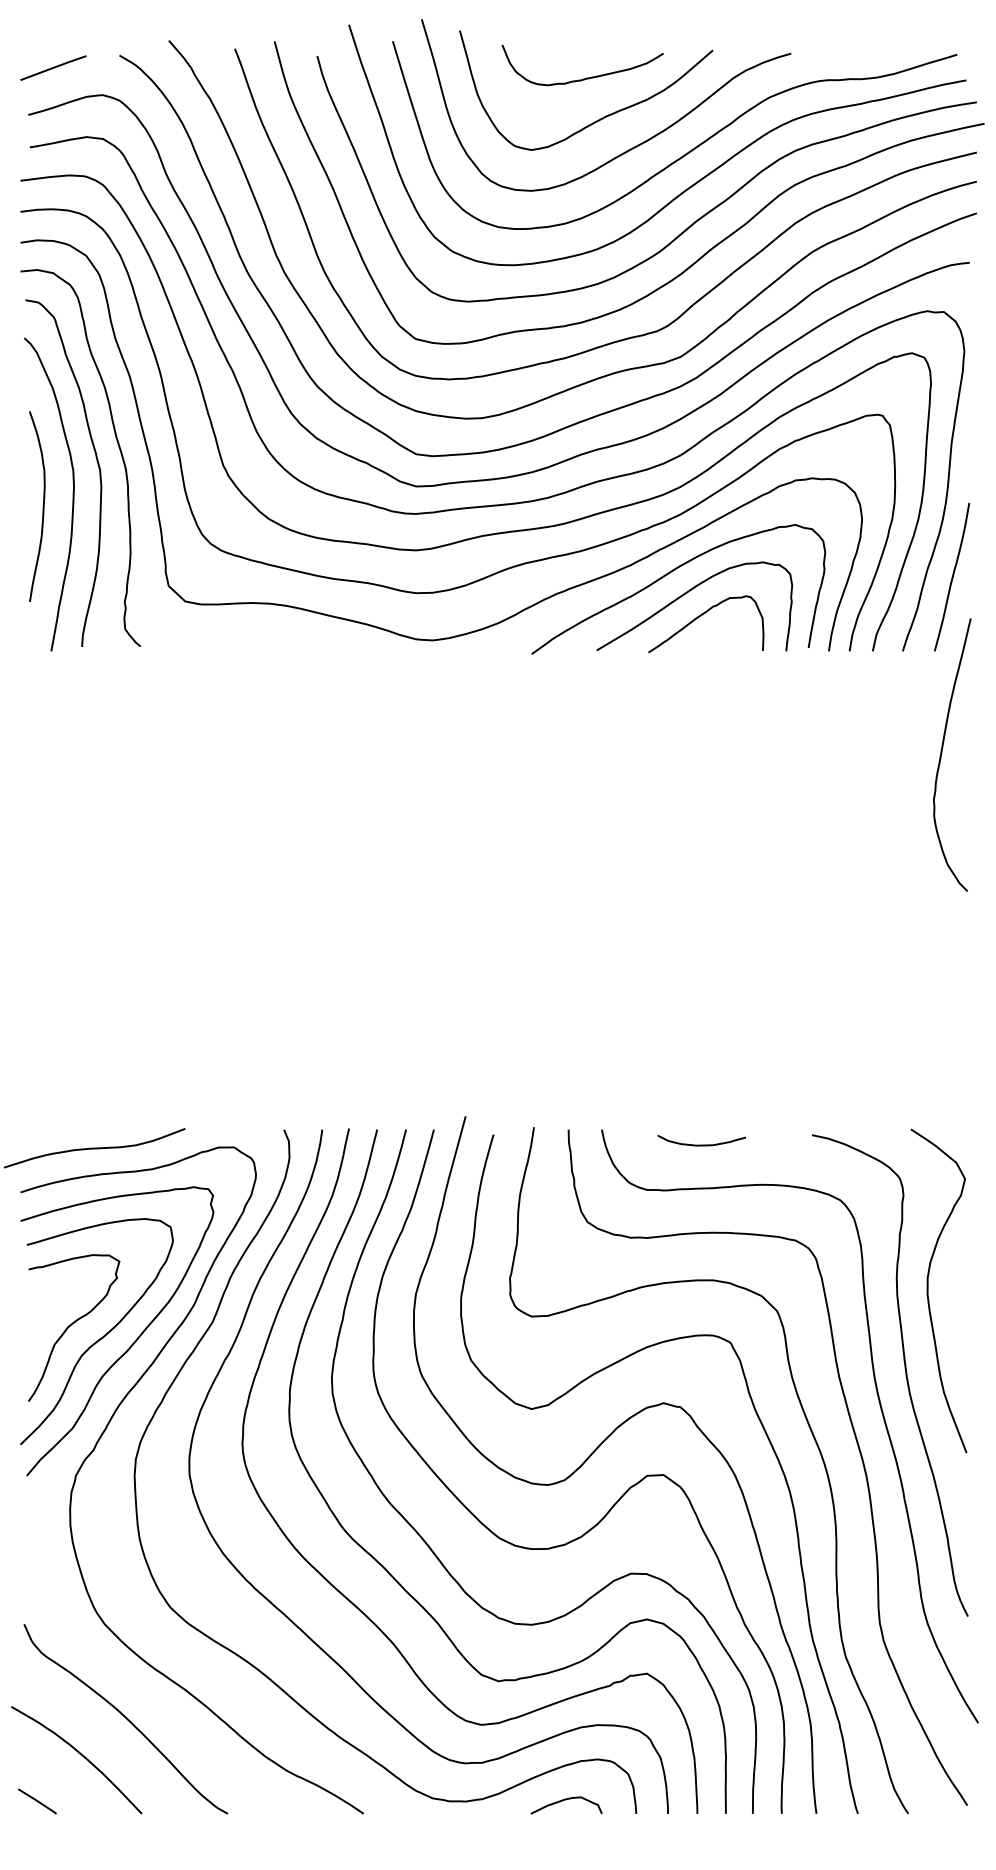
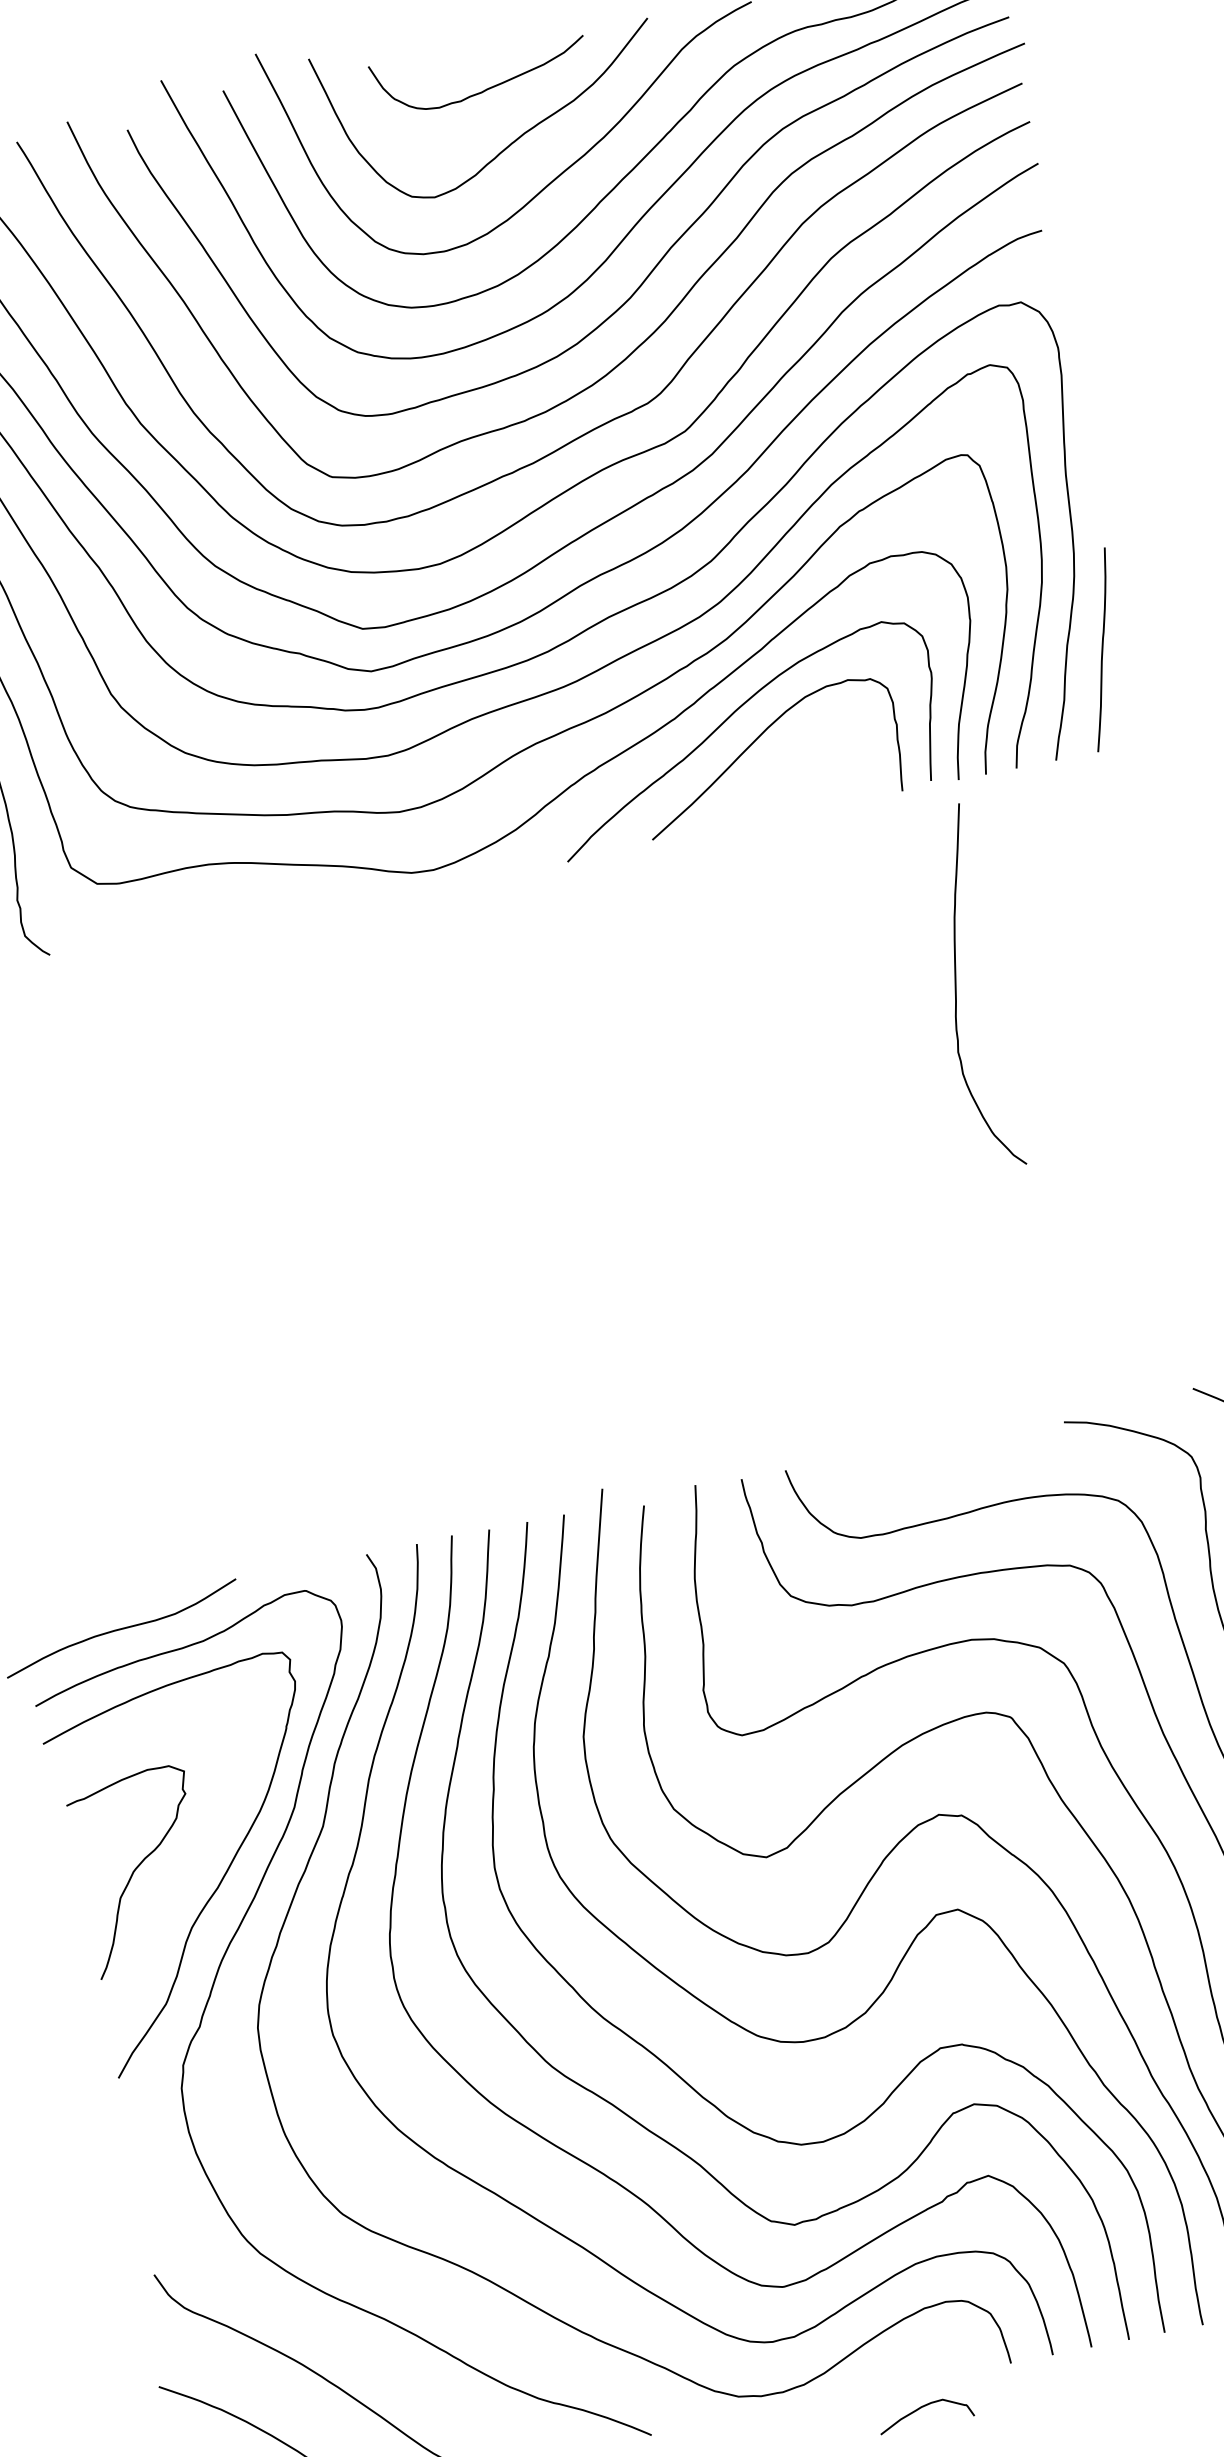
curve: (701, 616) -> (781, 767), removed
curve: (942, 753) -> (957, 988), moved
curve: (701, 1144) -> (920, 1463), removed
curve: (99, 1338) -> (178, 1878), removed
curve: (566, 1800) -> (924, 2407), moved

